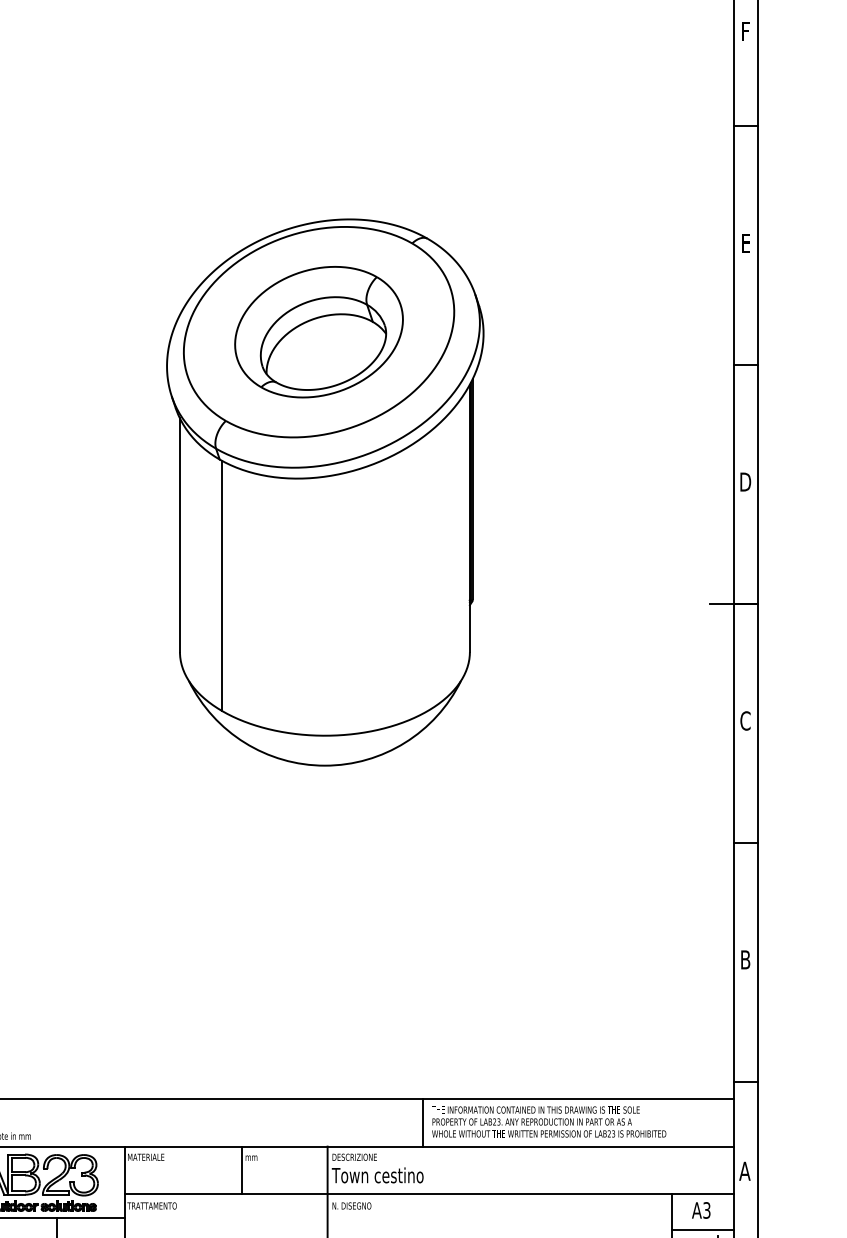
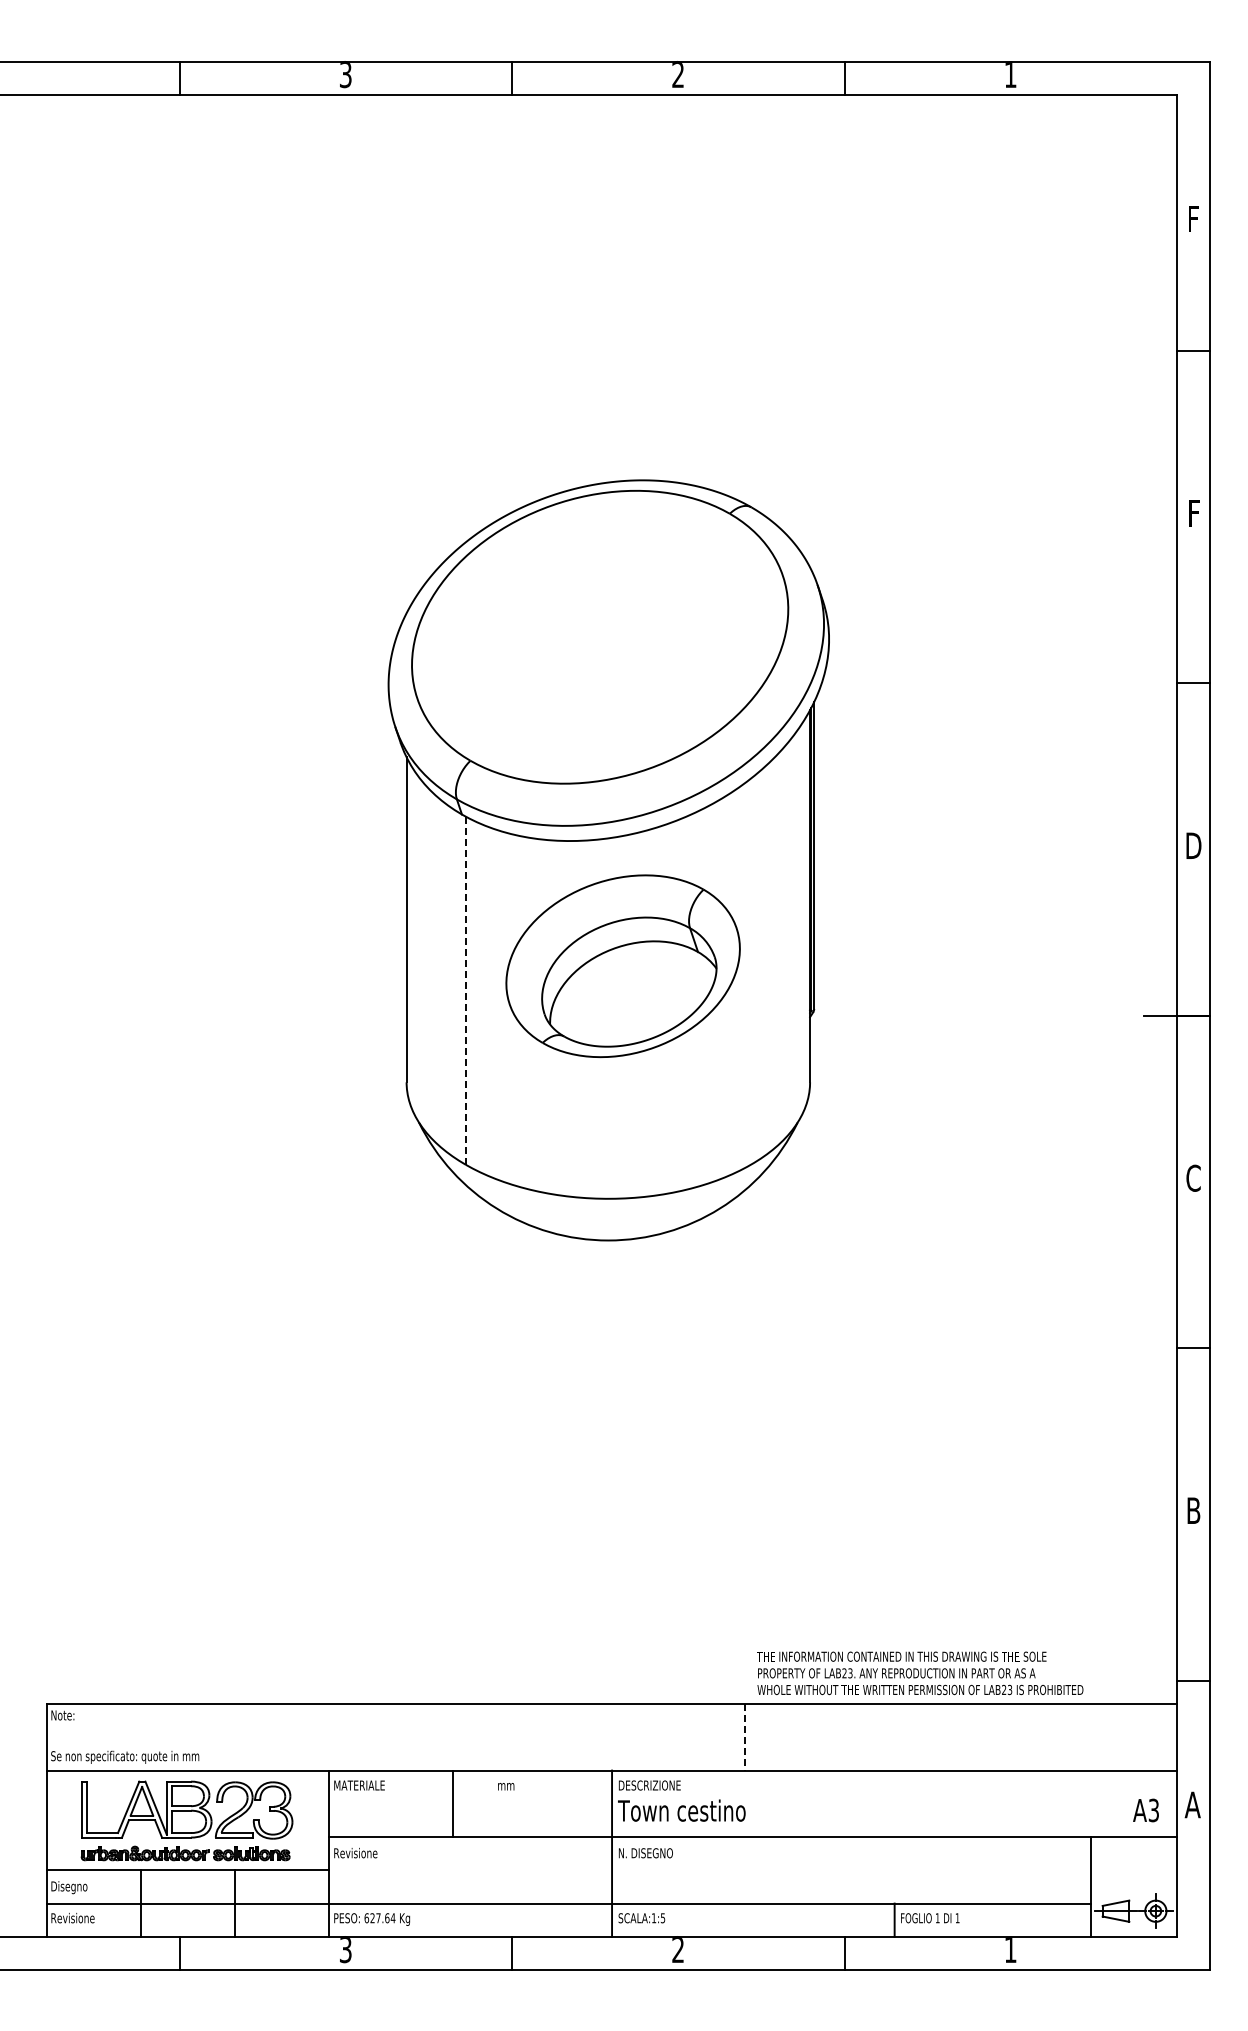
text: (746, 243) -> (1195, 514), E -> F
part: (318, 332) -> (622, 966), moved
line: (222, 586) -> (465, 990), solid -> dashed
line: (423, 1122) -> (745, 1737), solid -> dashed
text: (549, 1122) -> (920, 1673), moved
line: (241, 1170) -> (453, 1803), moved
text: (151, 1205) -> (367, 1852), TRATTAMENTO -> Revisione
text: (700, 1210) -> (1145, 1810), moved
line: (702, 1229) -> (1133, 1886), removed

